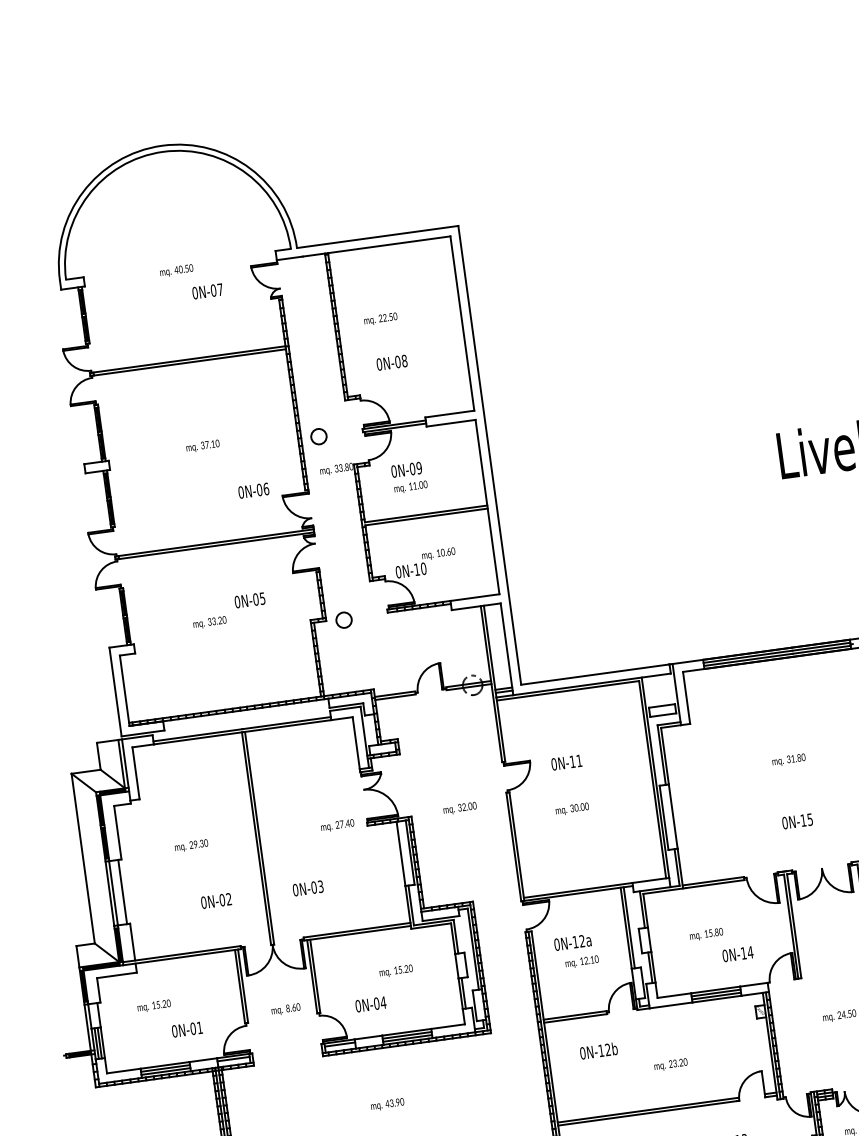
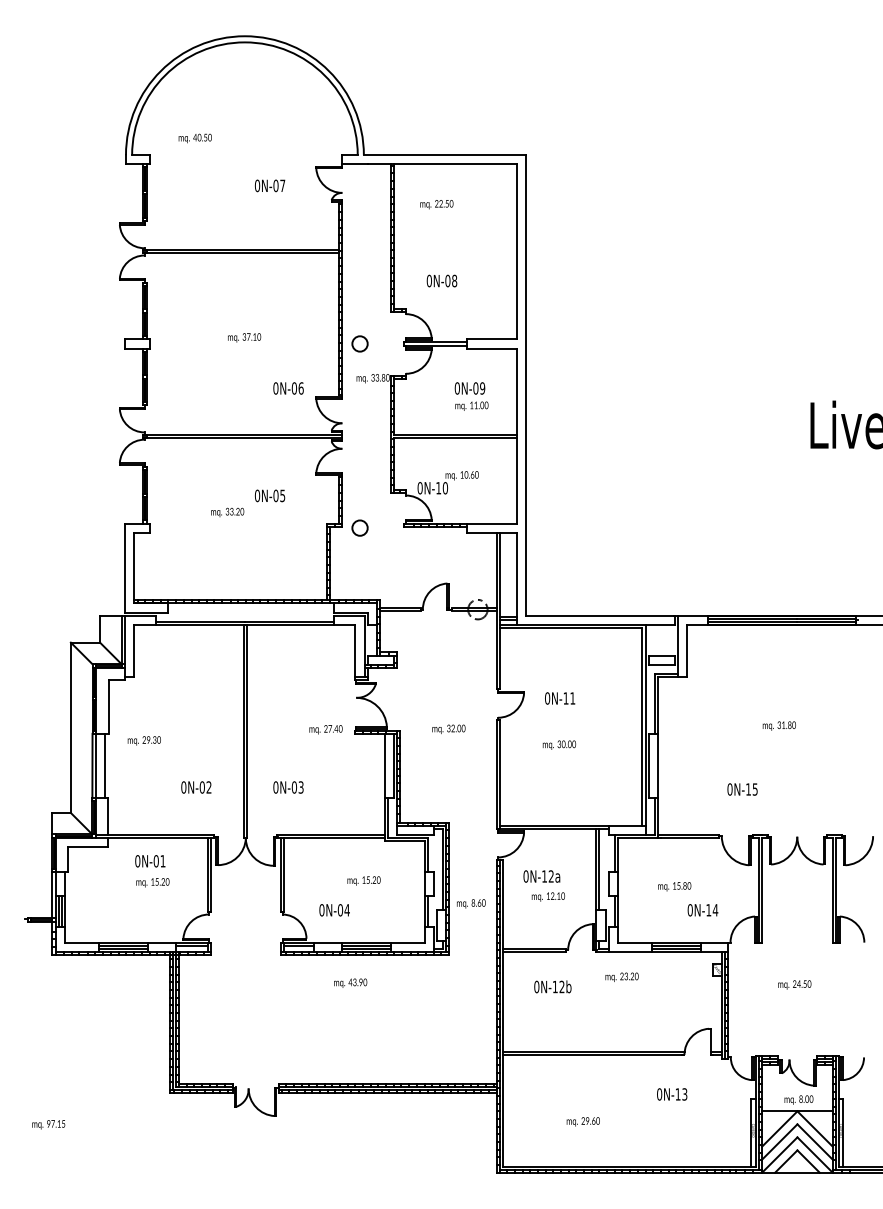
text: (175, 271) -> (194, 138), moved
text: (380, 319) -> (436, 204), moved
text: (409, 477) -> (471, 396), moved
text: (797, 821) -> (742, 789), moved
text: (190, 845) -> (143, 740), moved
text: (153, 1006) -> (152, 882), moved
text: (286, 1009) -> (471, 903), moved
text: (187, 1029) -> (150, 861), moved
text: (670, 1064) -> (621, 976), moved
text: (387, 1103) -> (350, 982), moved

